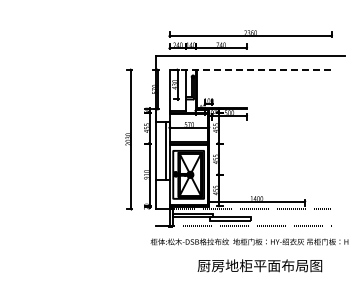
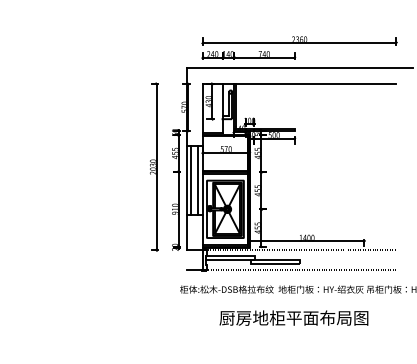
line: (250, 70) -> (299, 84), dashed -> solid
line: (160, 150) -> (191, 180), added
text: (259, 265) -> (293, 317), moved

